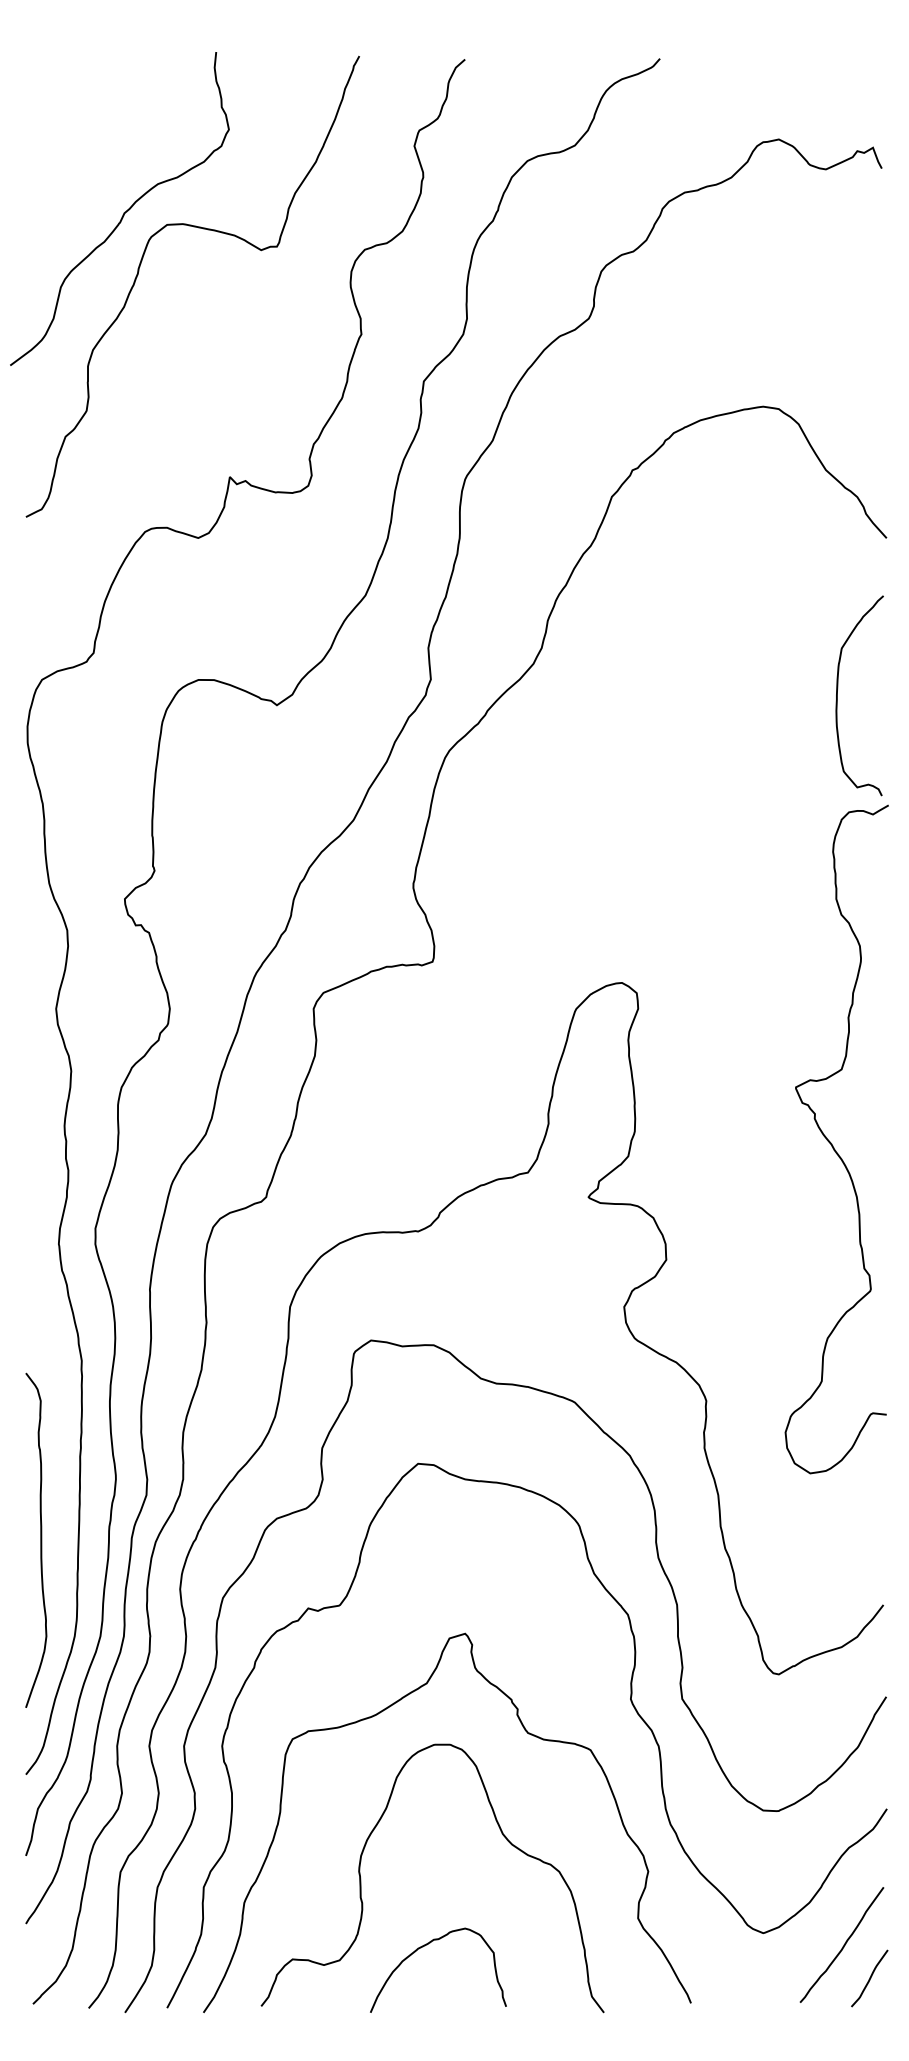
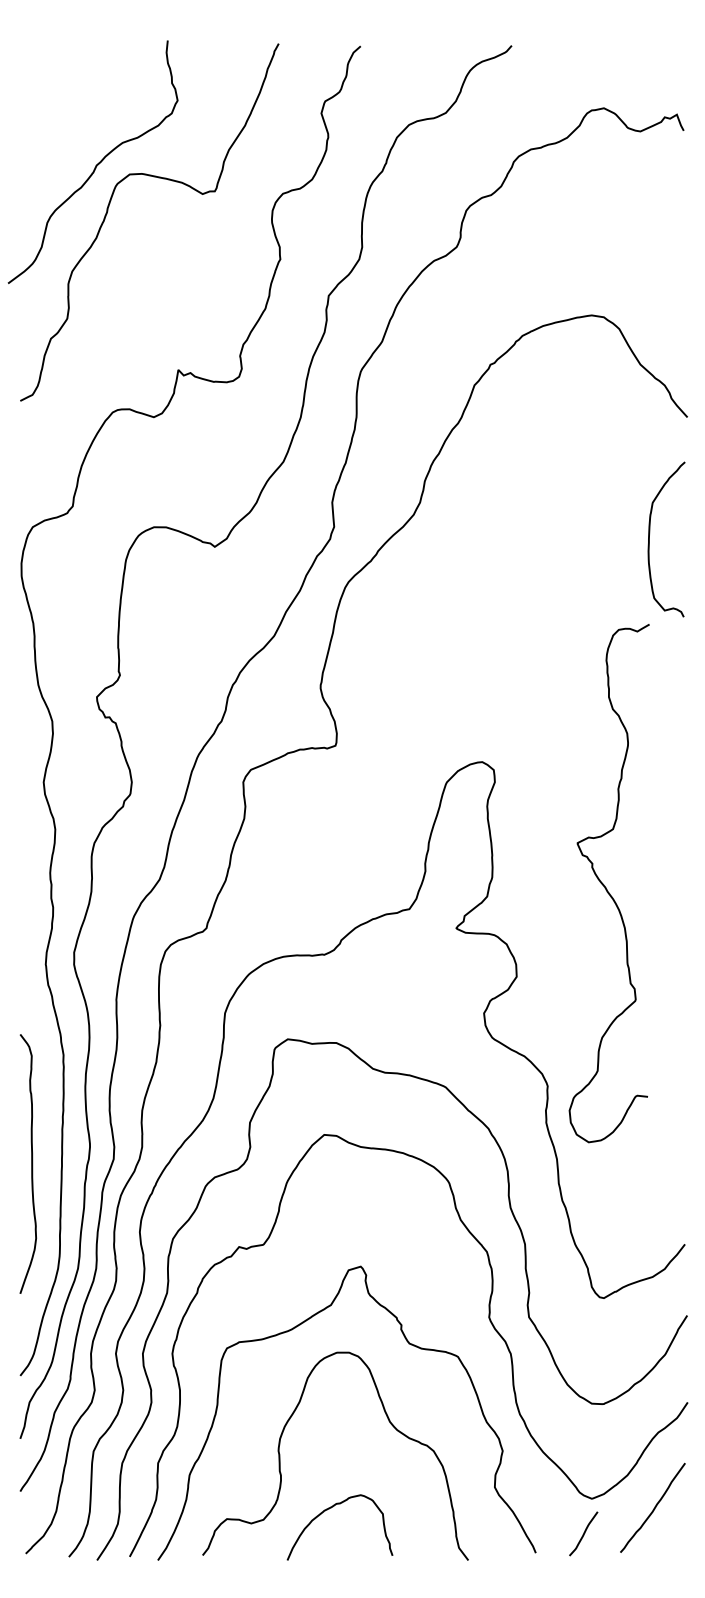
curve: (831, 1142) -> (605, 885), moved
curve: (40, 1539) -> (31, 1163), moved
curve: (869, 1978) -> (583, 1533), moved

